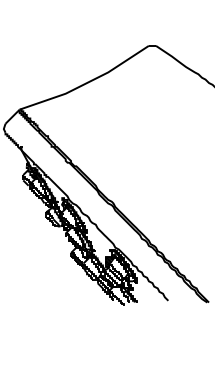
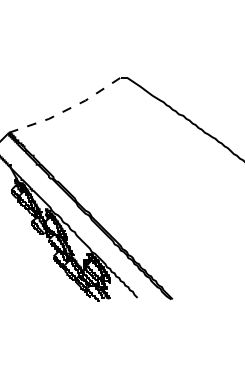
line: (87, 82) -> (67, 109), solid -> dashed

